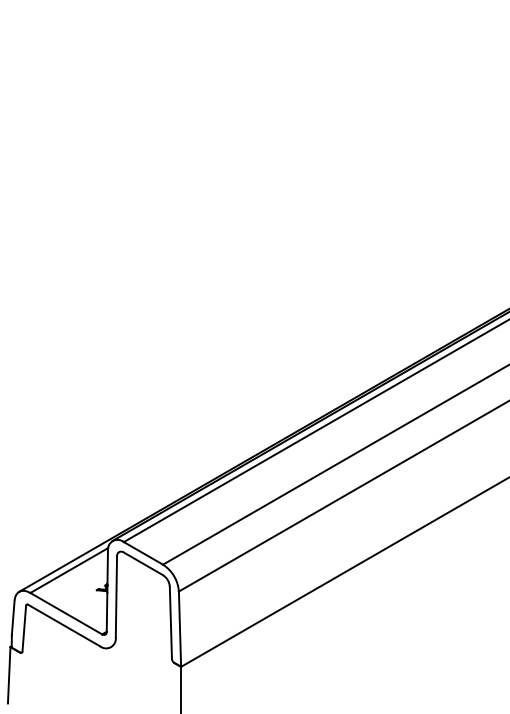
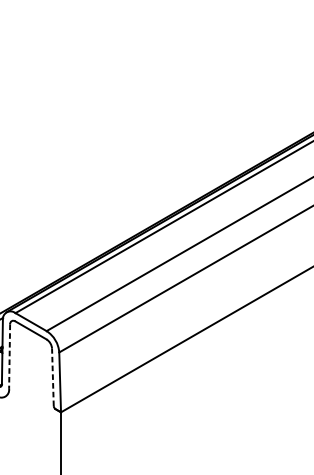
line: (116, 597) -> (9, 357), solid -> dashed
line: (170, 622) -> (52, 377), solid -> dashed

